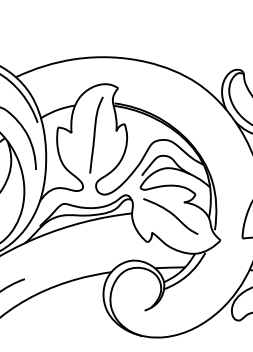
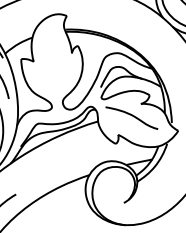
curve: (95, 134) -> (54, 59), removed

